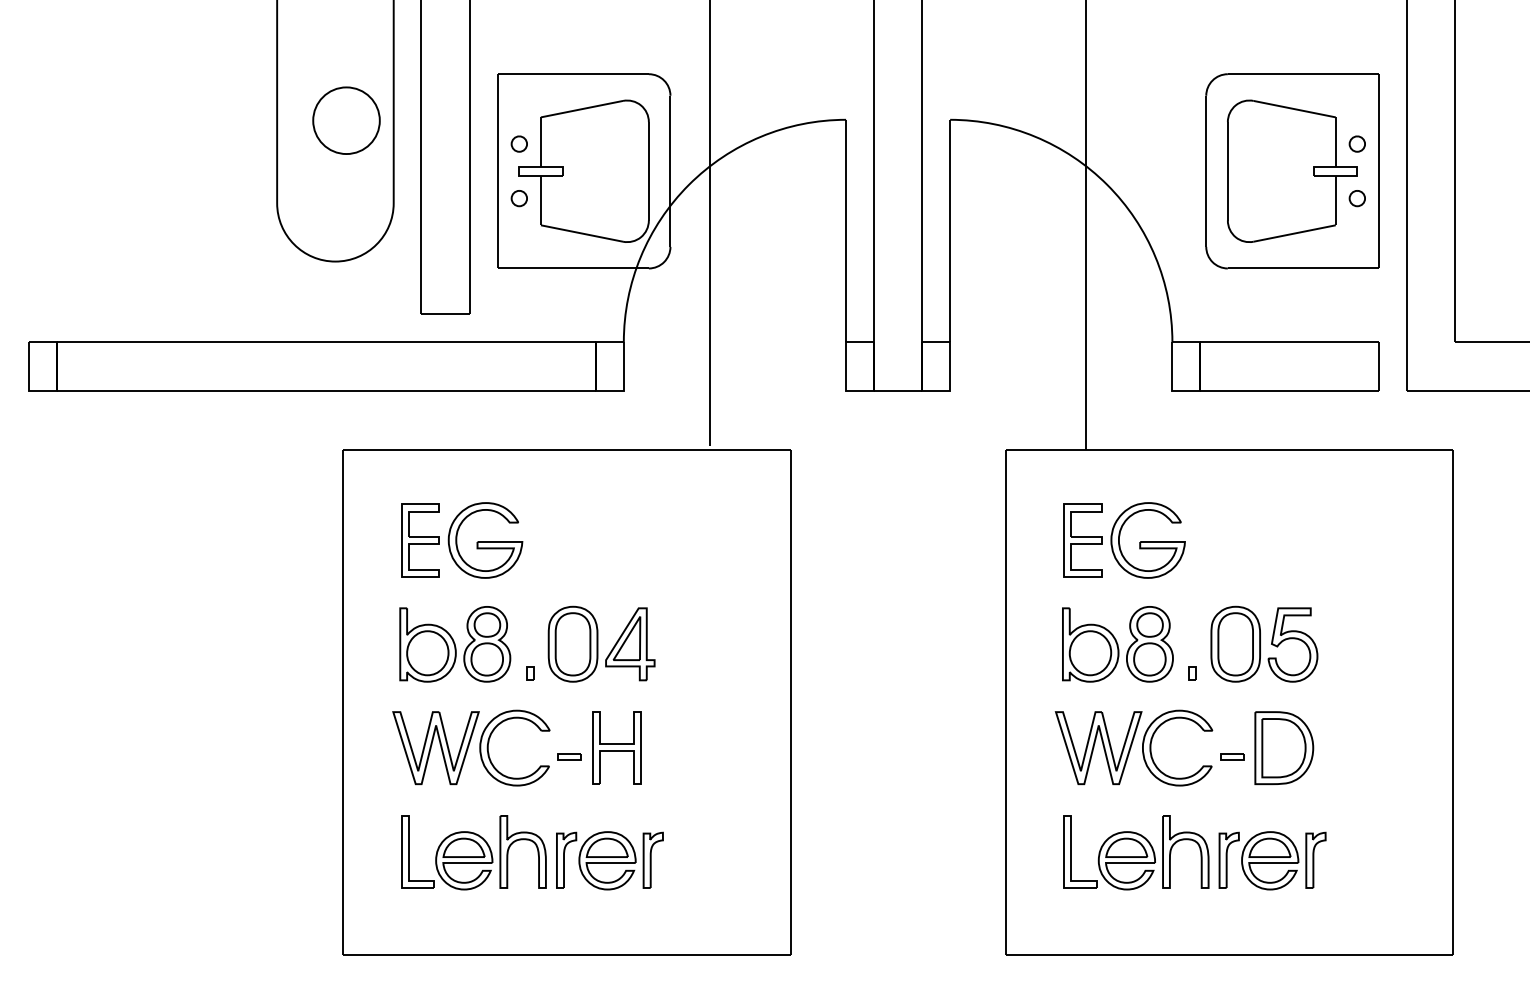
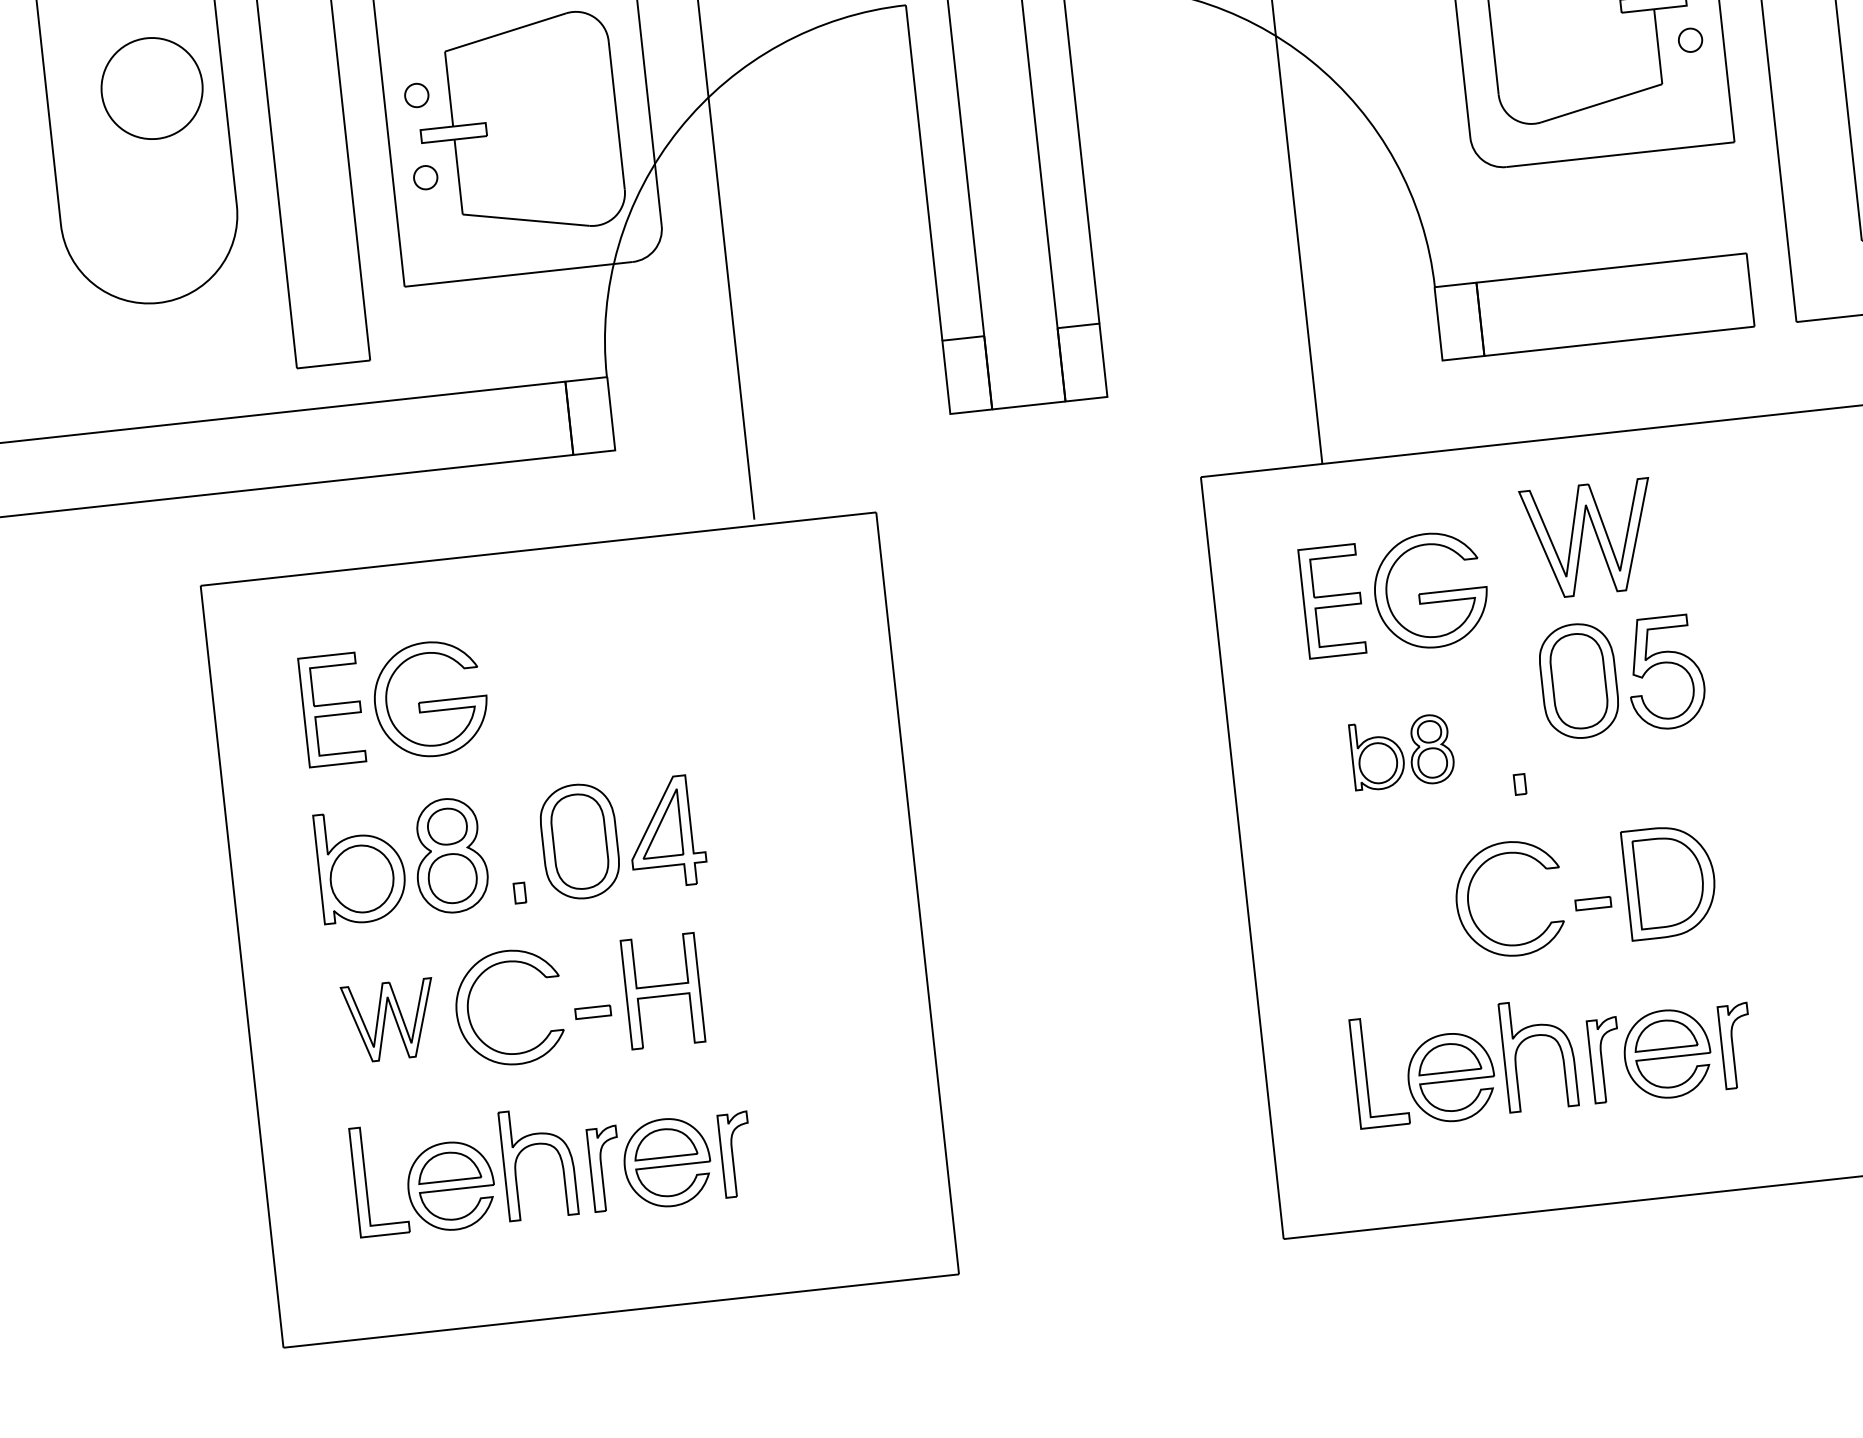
part: (1264, 643) -> (1622, 675), moved
part: (1117, 644) -> (1401, 752), size x0.6
part: (435, 748) -> (389, 1021), size x0.7
part: (1098, 748) -> (1589, 539), moved

